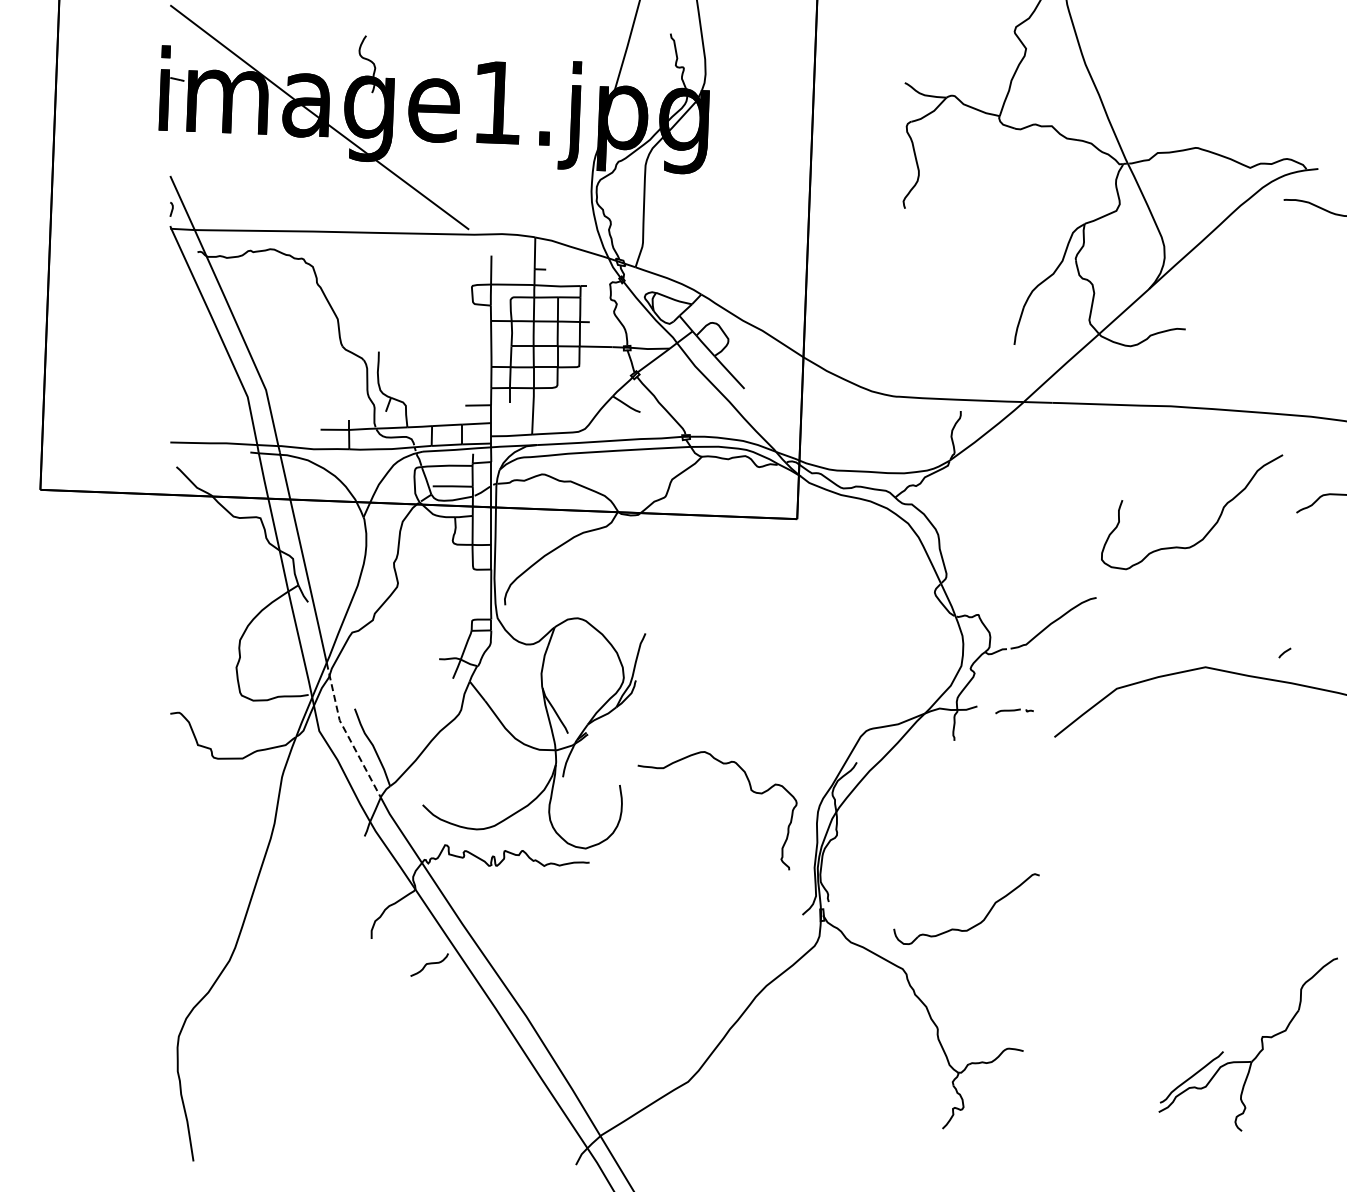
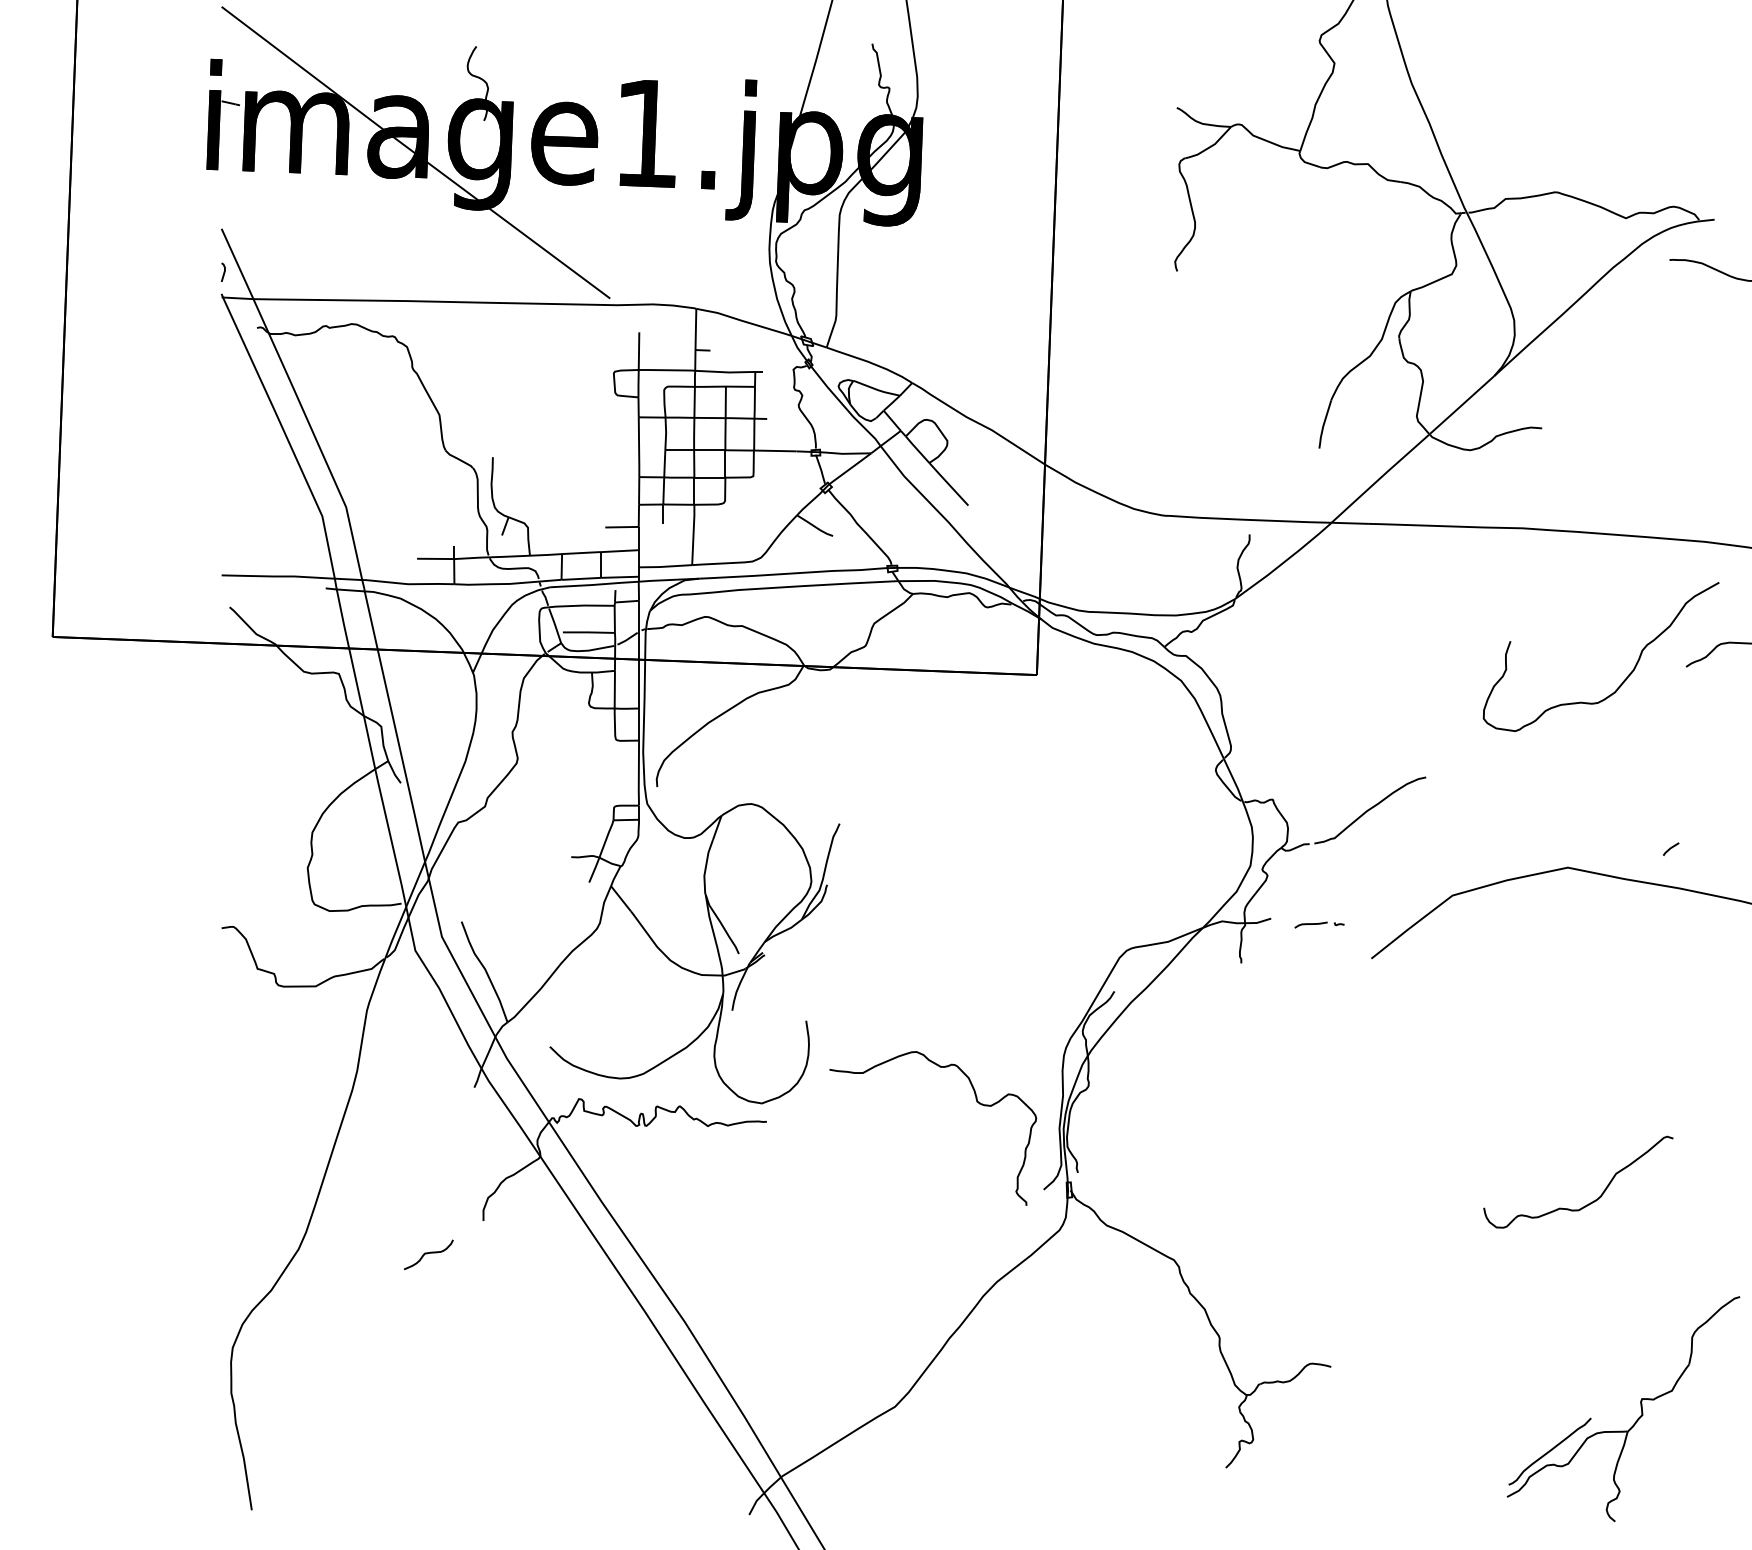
curve: (1209, 529) -> (1623, 679), moved
line: (346, 732) -> (450, 952), dashed -> solid
curve: (750, 790) -> (976, 1102), moved
part: (975, 924) -> (1589, 1202), moved
curve: (429, 964) -> (428, 1254), moved
part: (1257, 1053) -> (1635, 1420), moved

